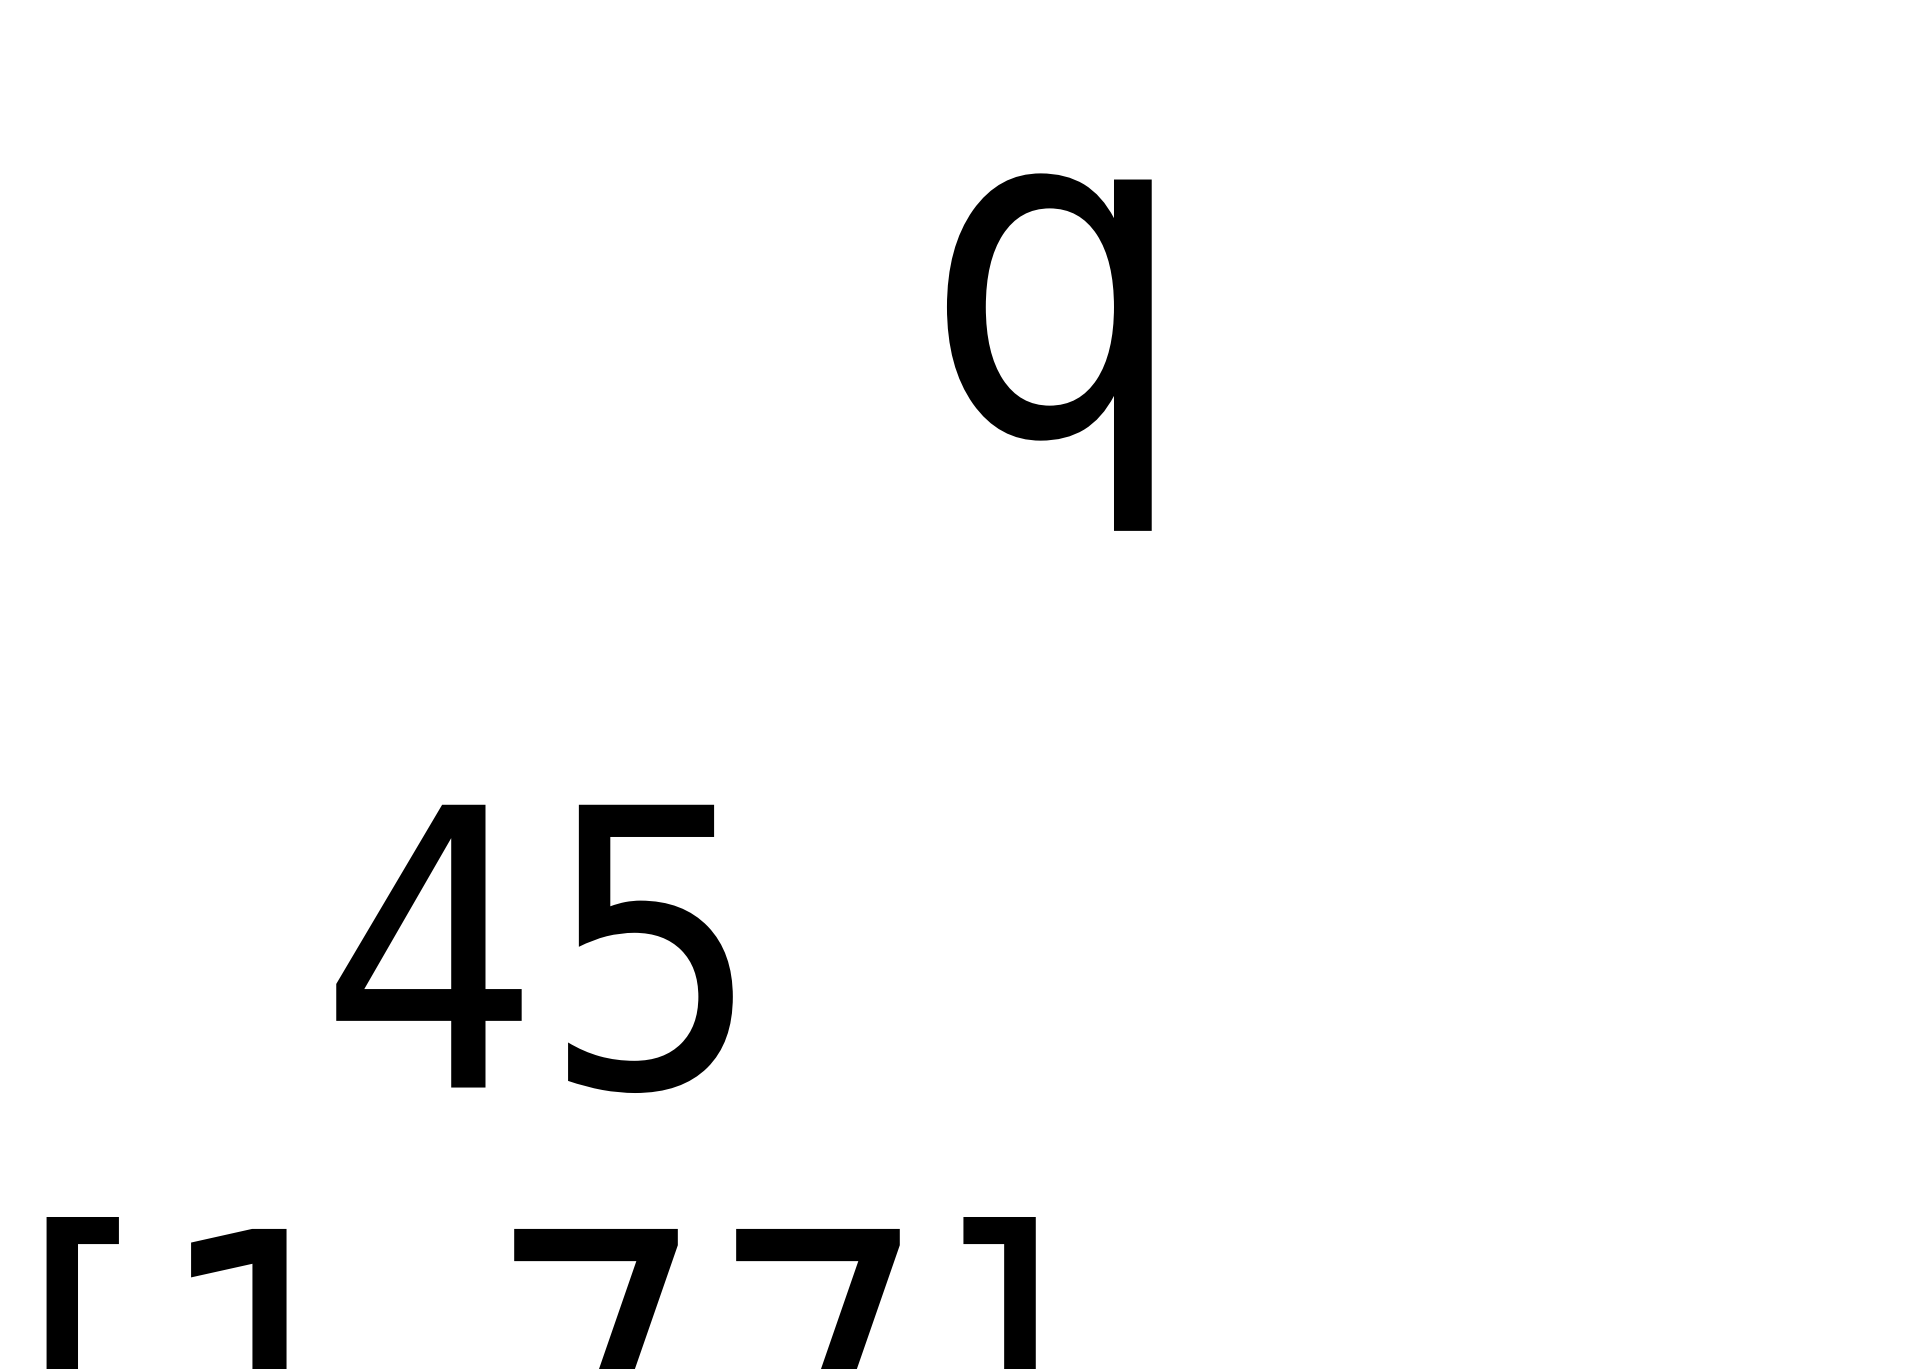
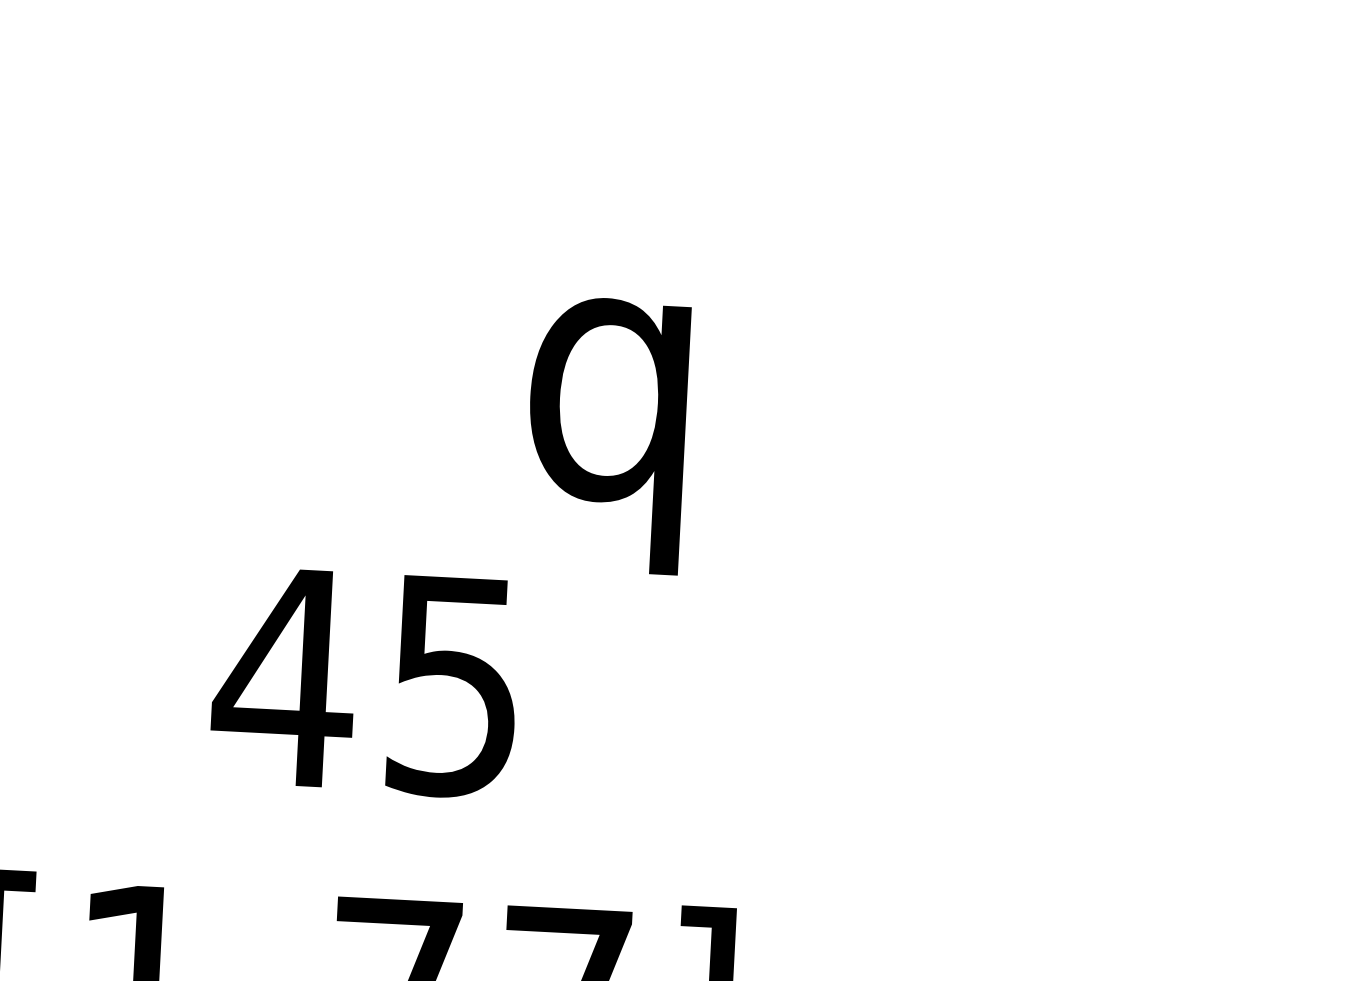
text: (1049, 351) -> (606, 434), moved

